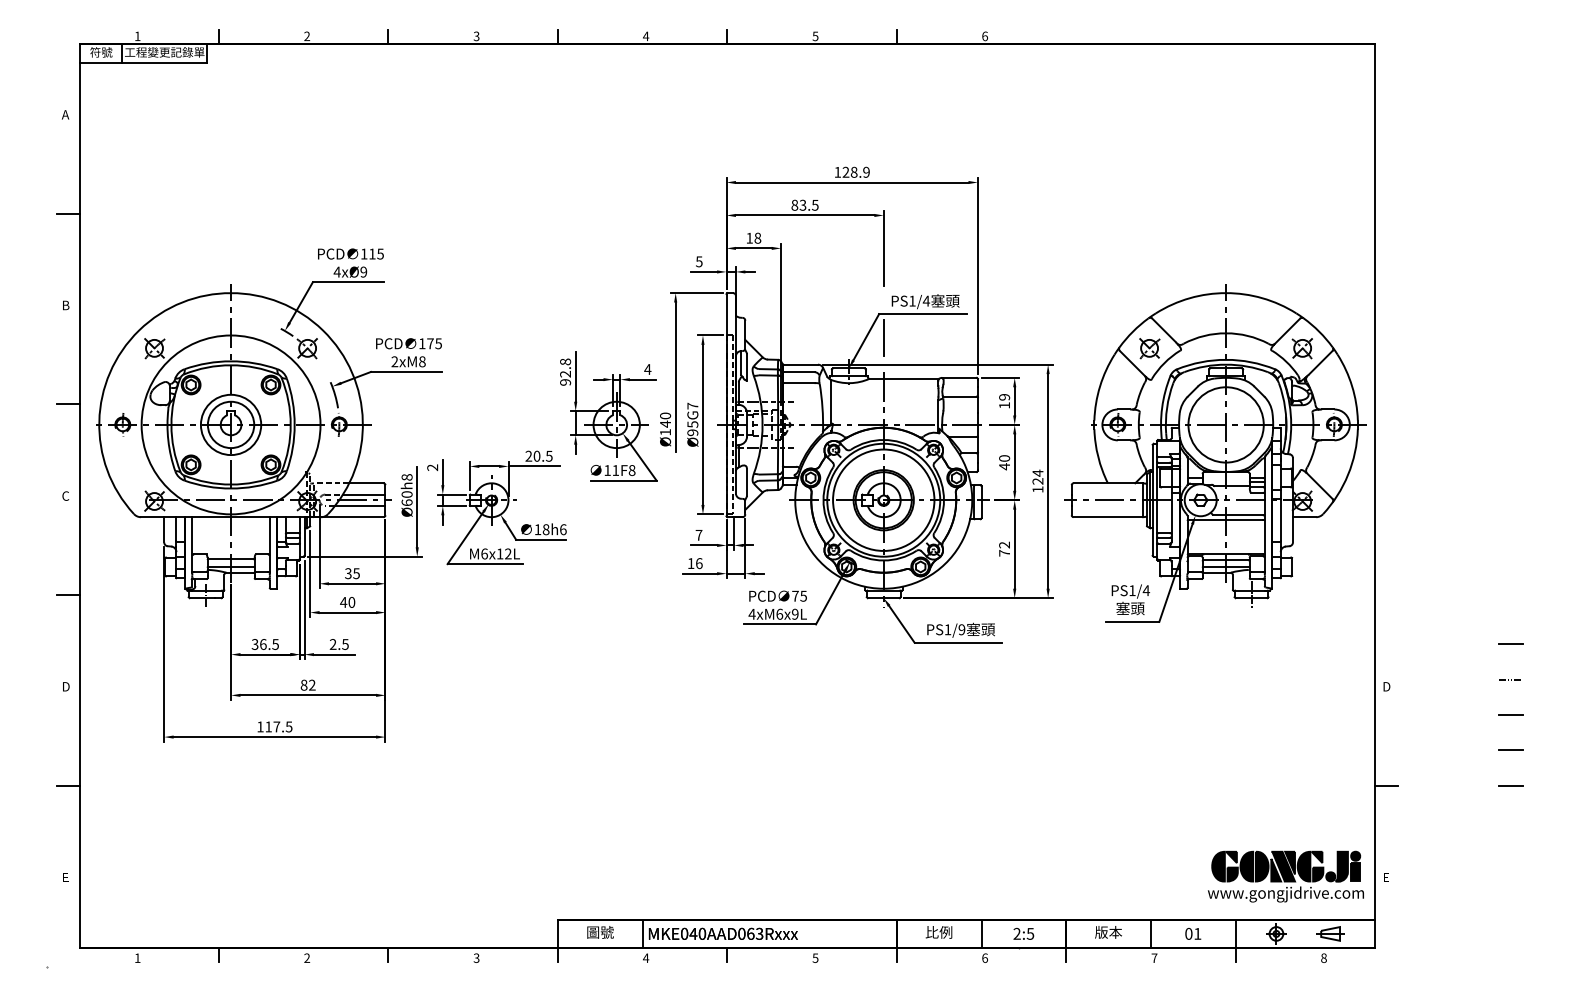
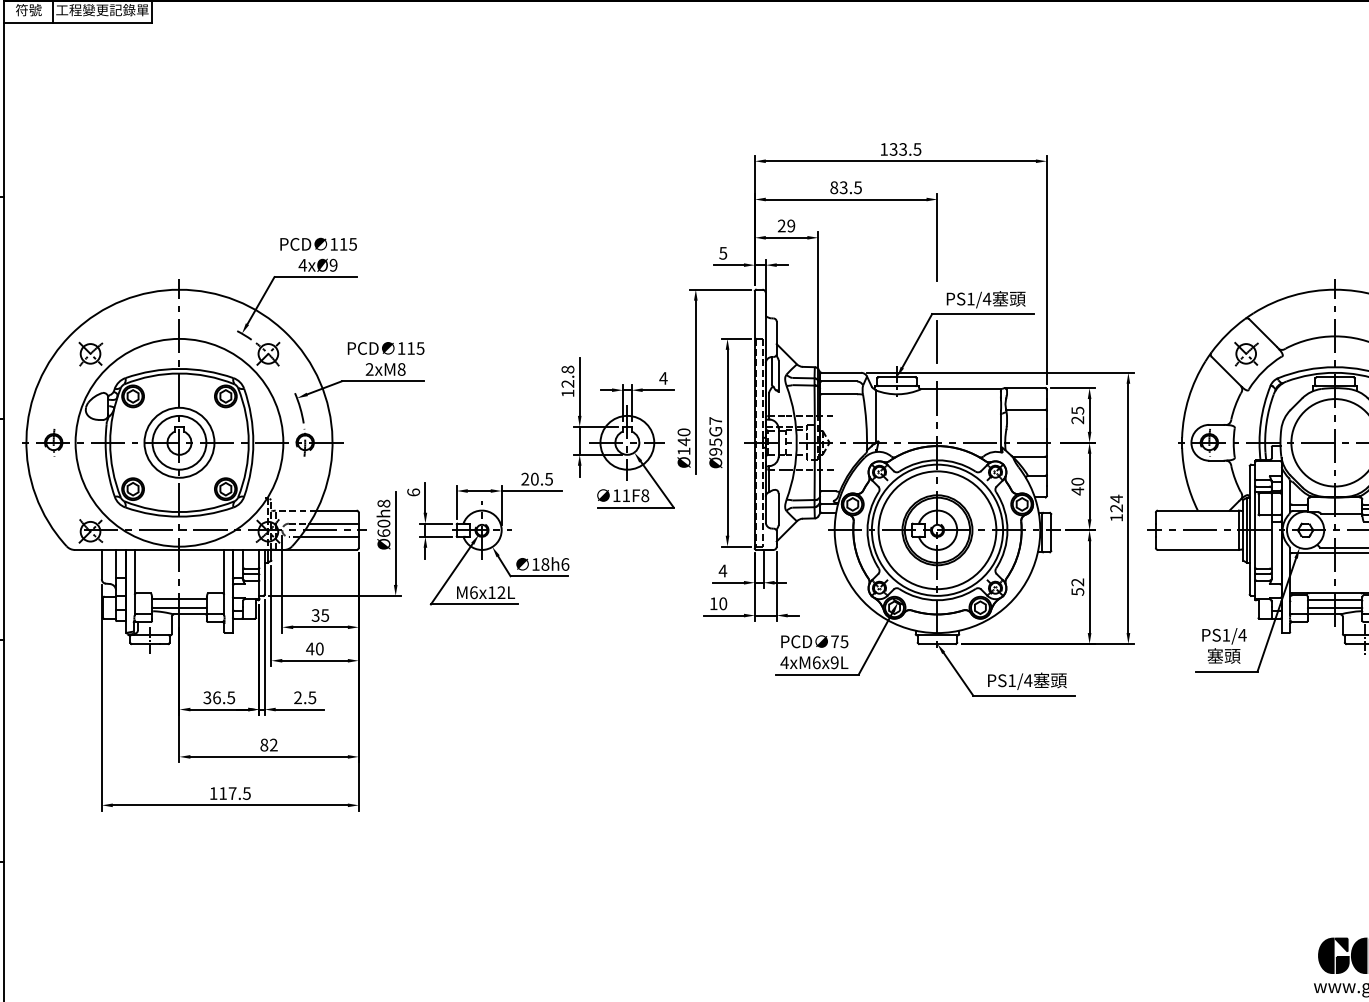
text: (855, 171) -> (904, 148), 128.9 -> 133.5
text: (753, 237) -> (786, 225), 18 -> 29
text: (430, 343) -> (411, 348), 175 -> 115
text: (565, 382) -> (567, 393), 92.8 -> 12.8
text: (1004, 401) -> (1077, 415), 19 -> 25
text: (432, 467) -> (413, 492), 2 -> 6
text: (698, 535) -> (722, 571), 7 -> 4
text: (1004, 553) -> (1077, 592), 72 -> 52
text: (699, 563) -> (723, 603), 16 -> 10
text: (961, 629) -> (1027, 680), PS1/9 -> PS1/4

